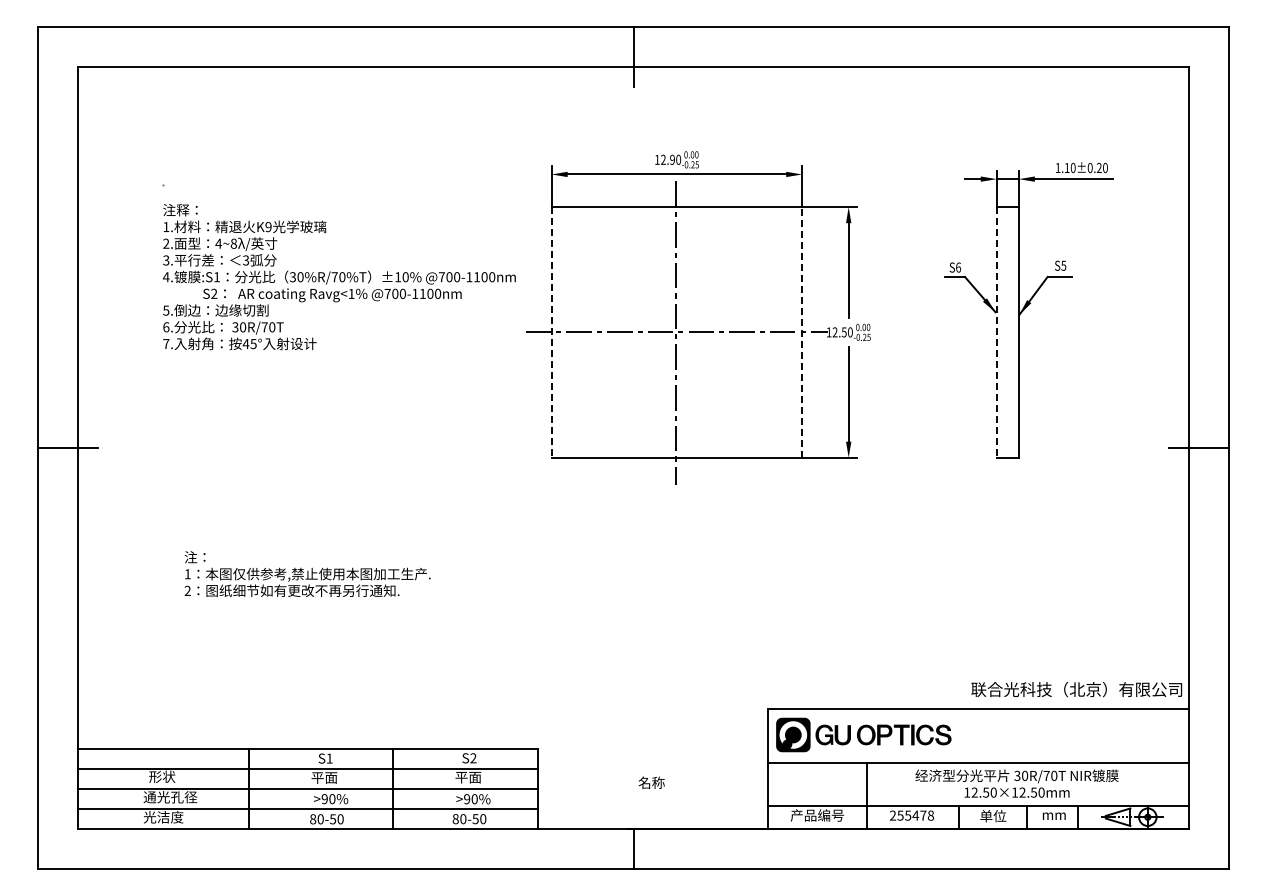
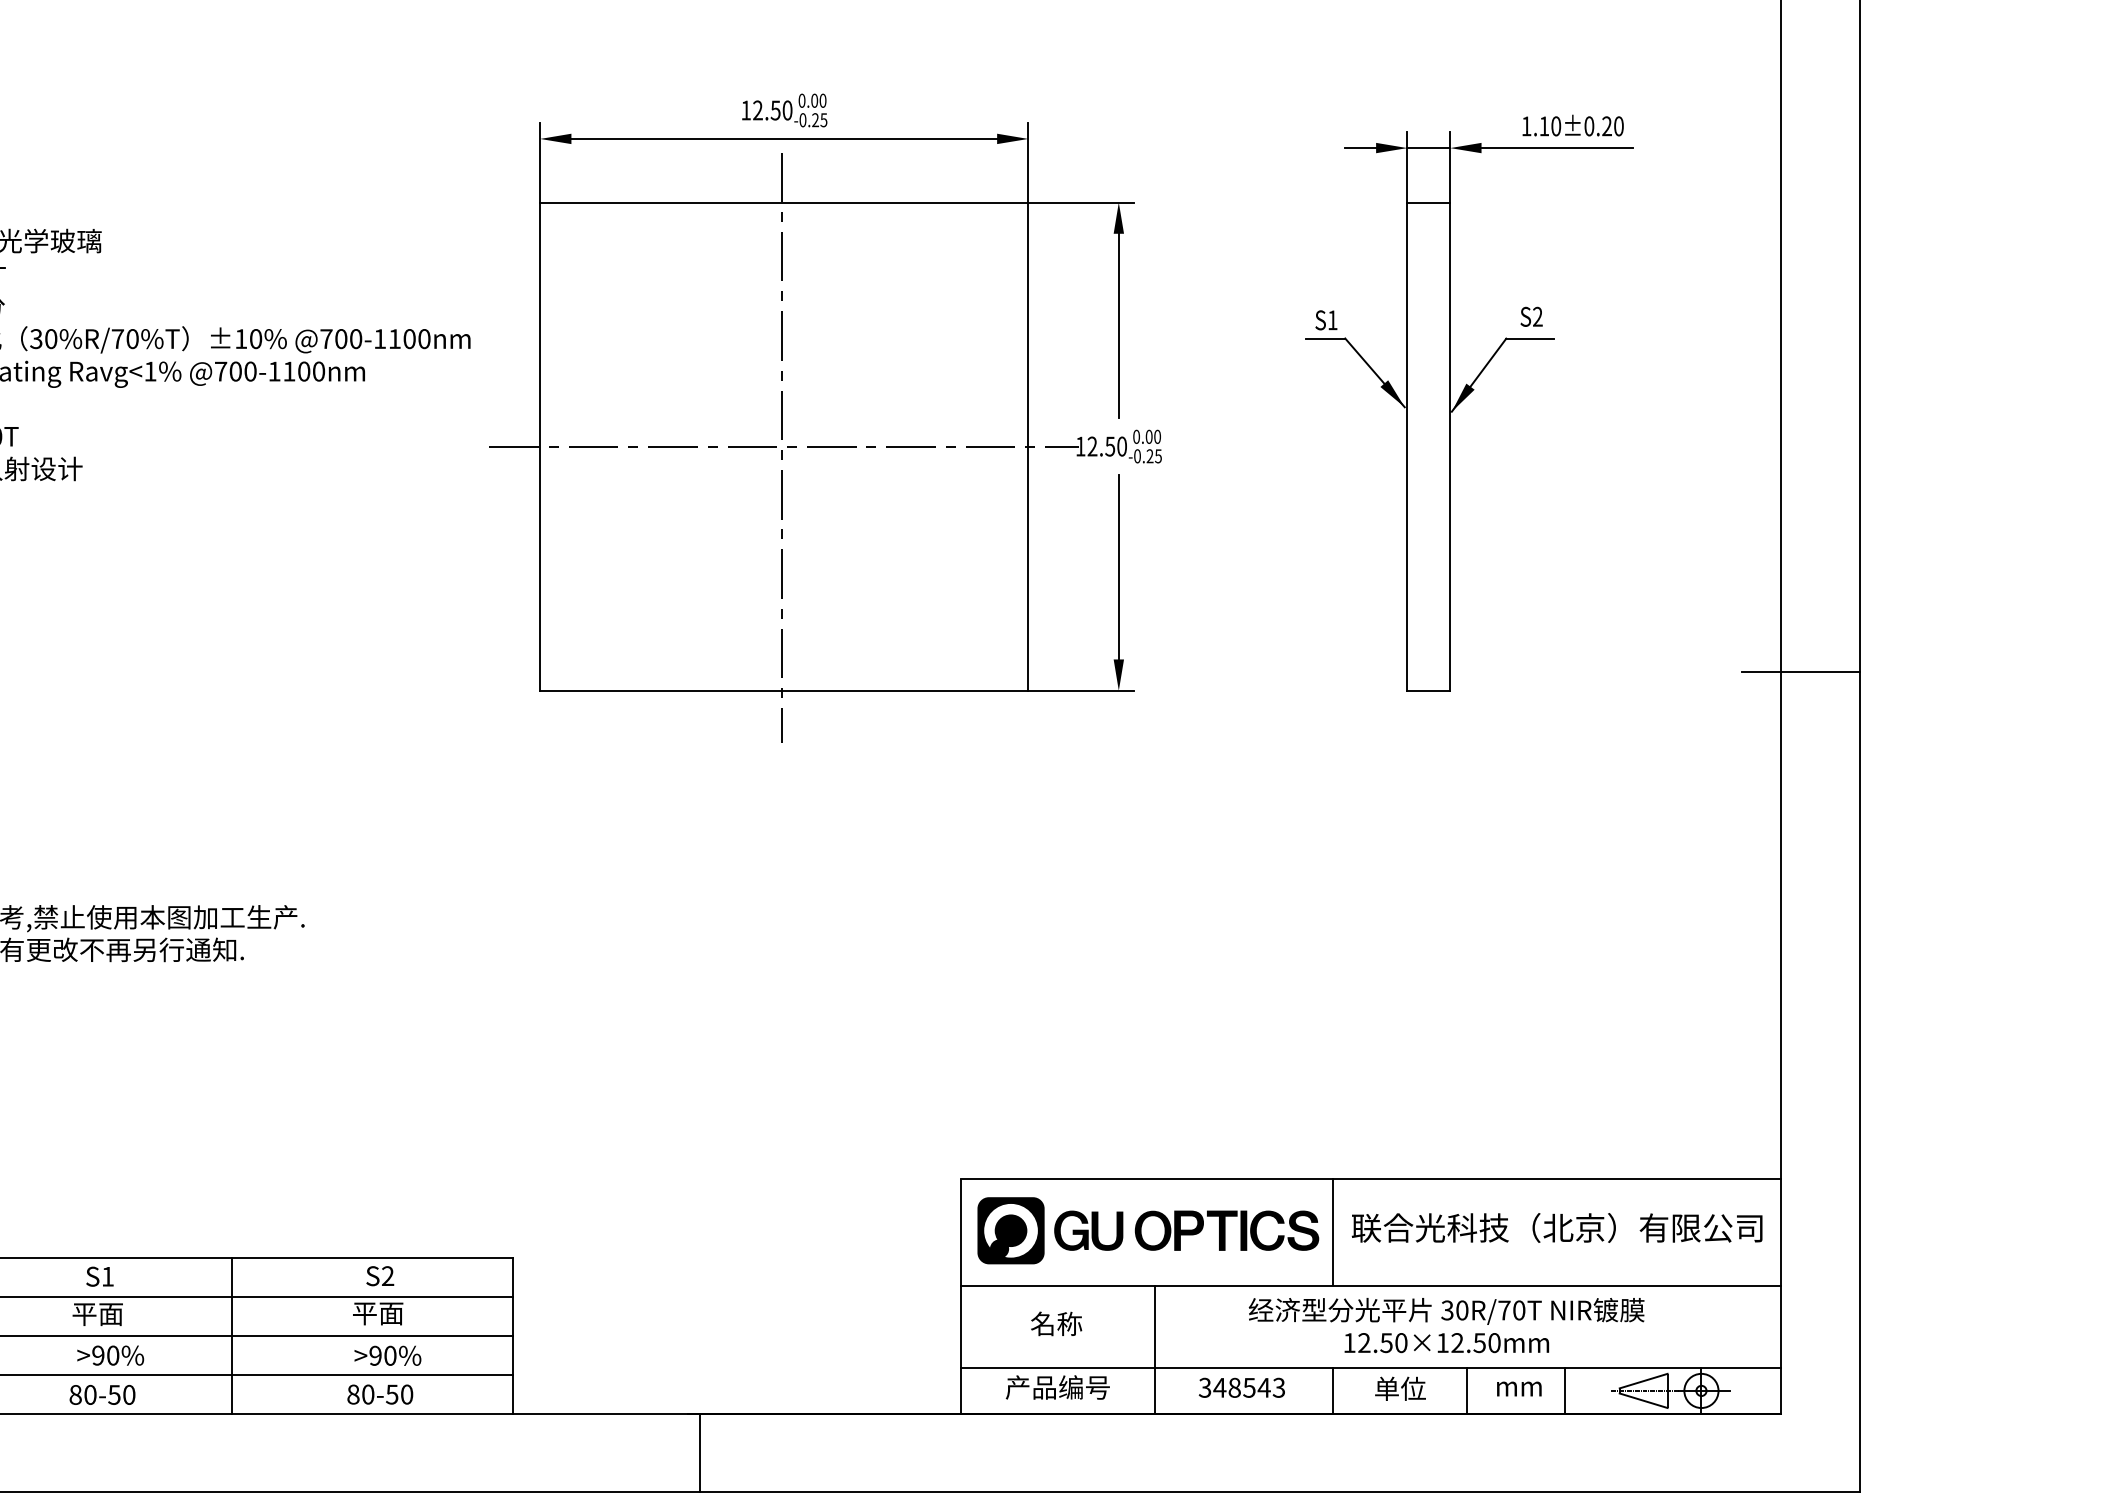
text: (672, 159) -> (775, 109), 12.90 -> 12.50
text: (1063, 265) -> (1537, 316), S5 -> S2
text: (958, 267) -> (1332, 320), S6 -> S1
line: (802, 331) -> (1028, 444), dashed -> solid
line: (551, 332) -> (539, 446), dashed -> solid
line: (996, 332) -> (1406, 446), dashed -> solid
text: (1076, 689) -> (1556, 1227), moved
line: (958, 735) -> (1332, 1231), added
text: (651, 782) -> (1056, 1323), moved
text: (911, 815) -> (1241, 1387), 255478 -> 348543

